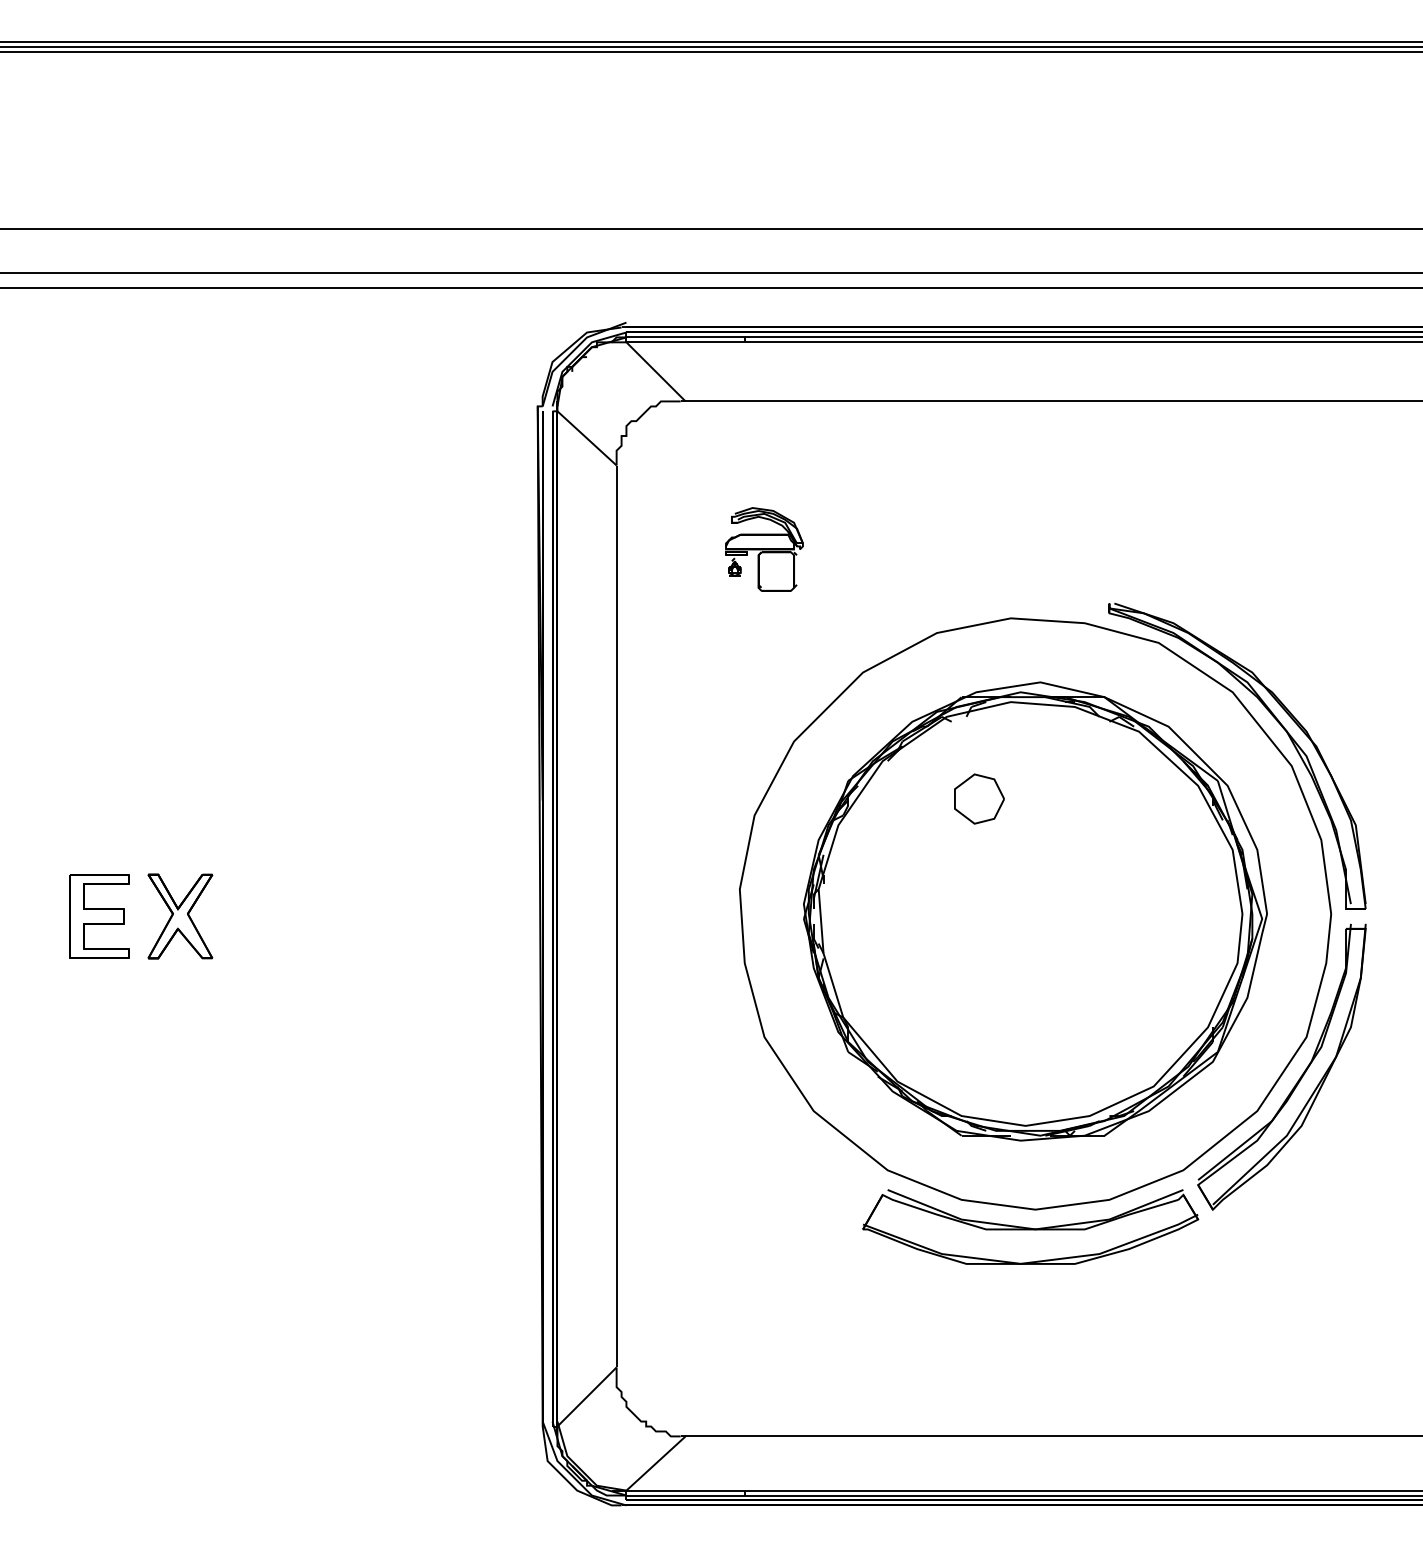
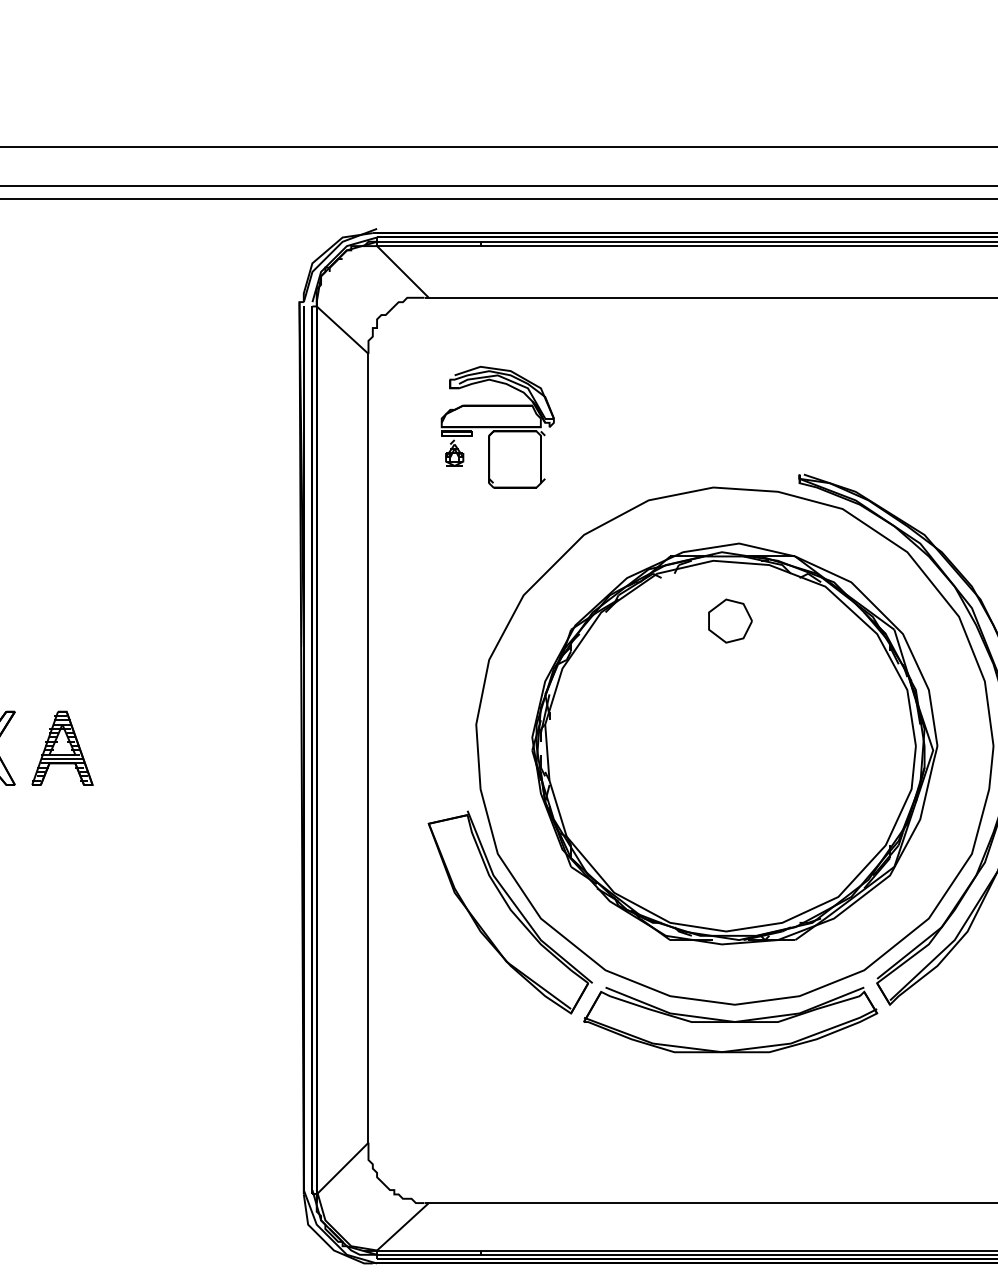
part: (764, 549) -> (497, 427), size x1.67
part: (979, 798) -> (730, 620), moved
part: (266, 916) -> (62, 748), added
part: (778, 1103) -> (510, 911), added

